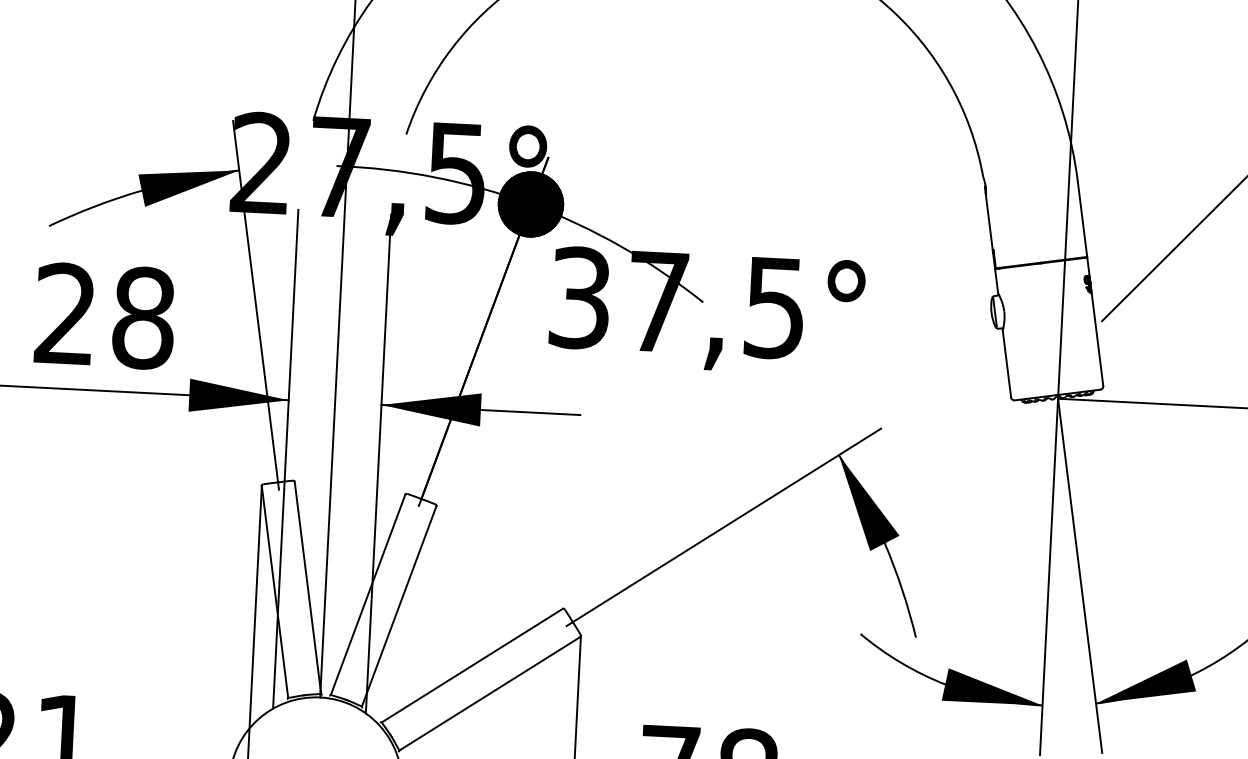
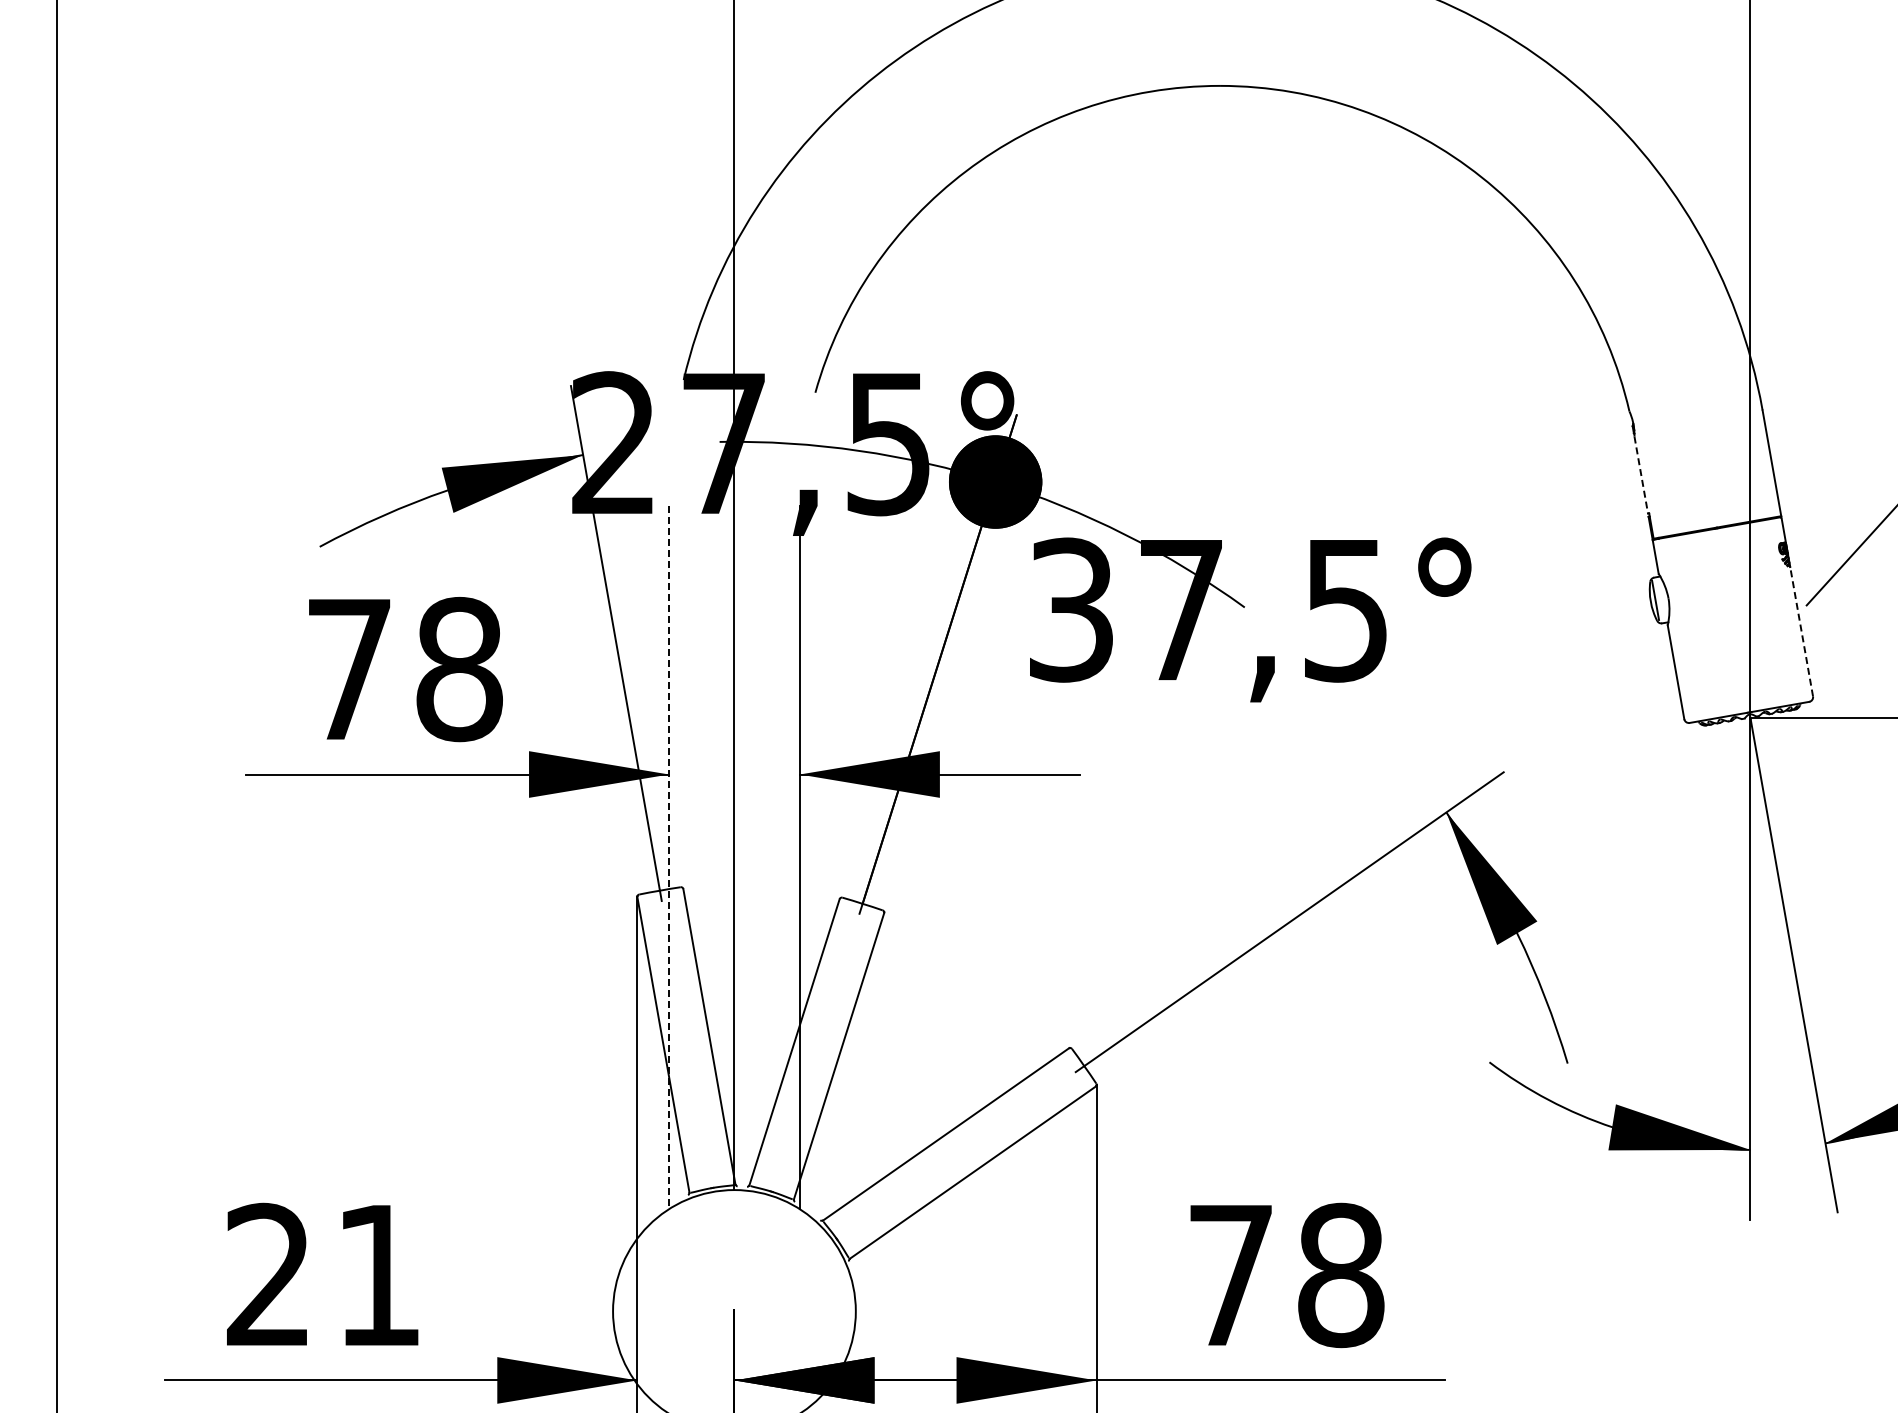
line: (989, 223) -> (1641, 475), solid -> dashed
text: (65, 313) -> (348, 668), 28 -> 78
line: (1097, 339) -> (1801, 631), solid -> dashed
line: (286, 459) -> (669, 857), solid -> dashed

